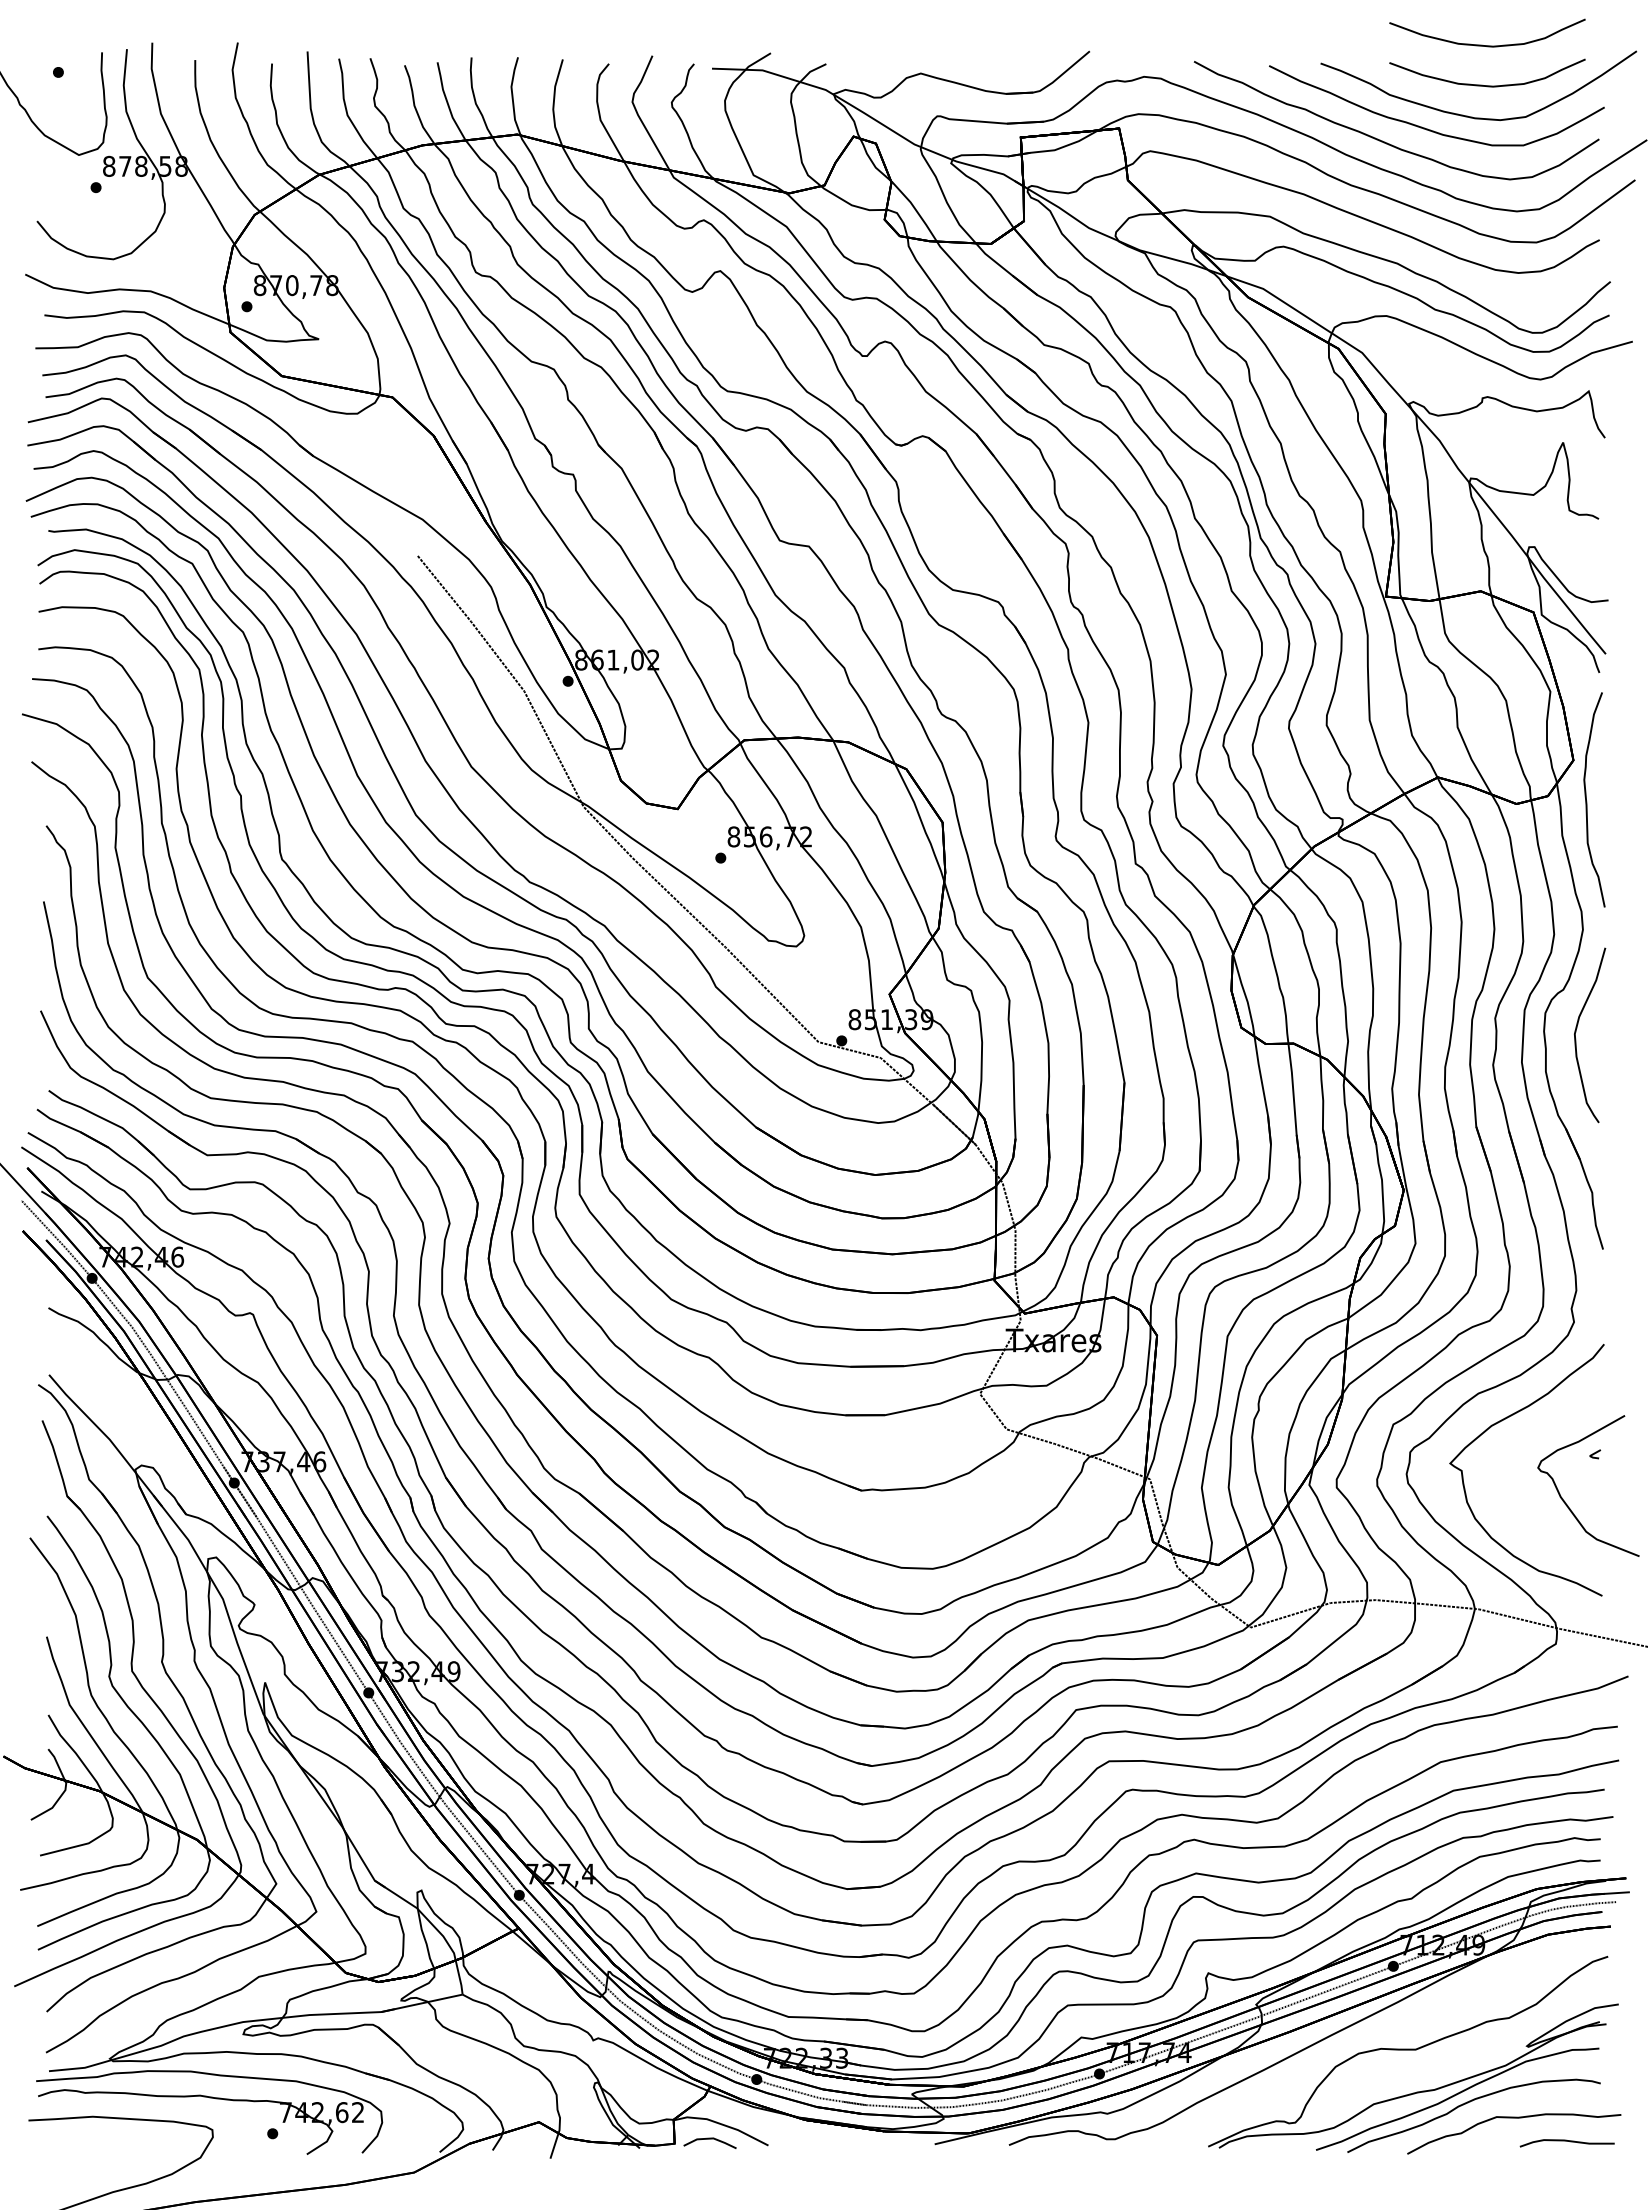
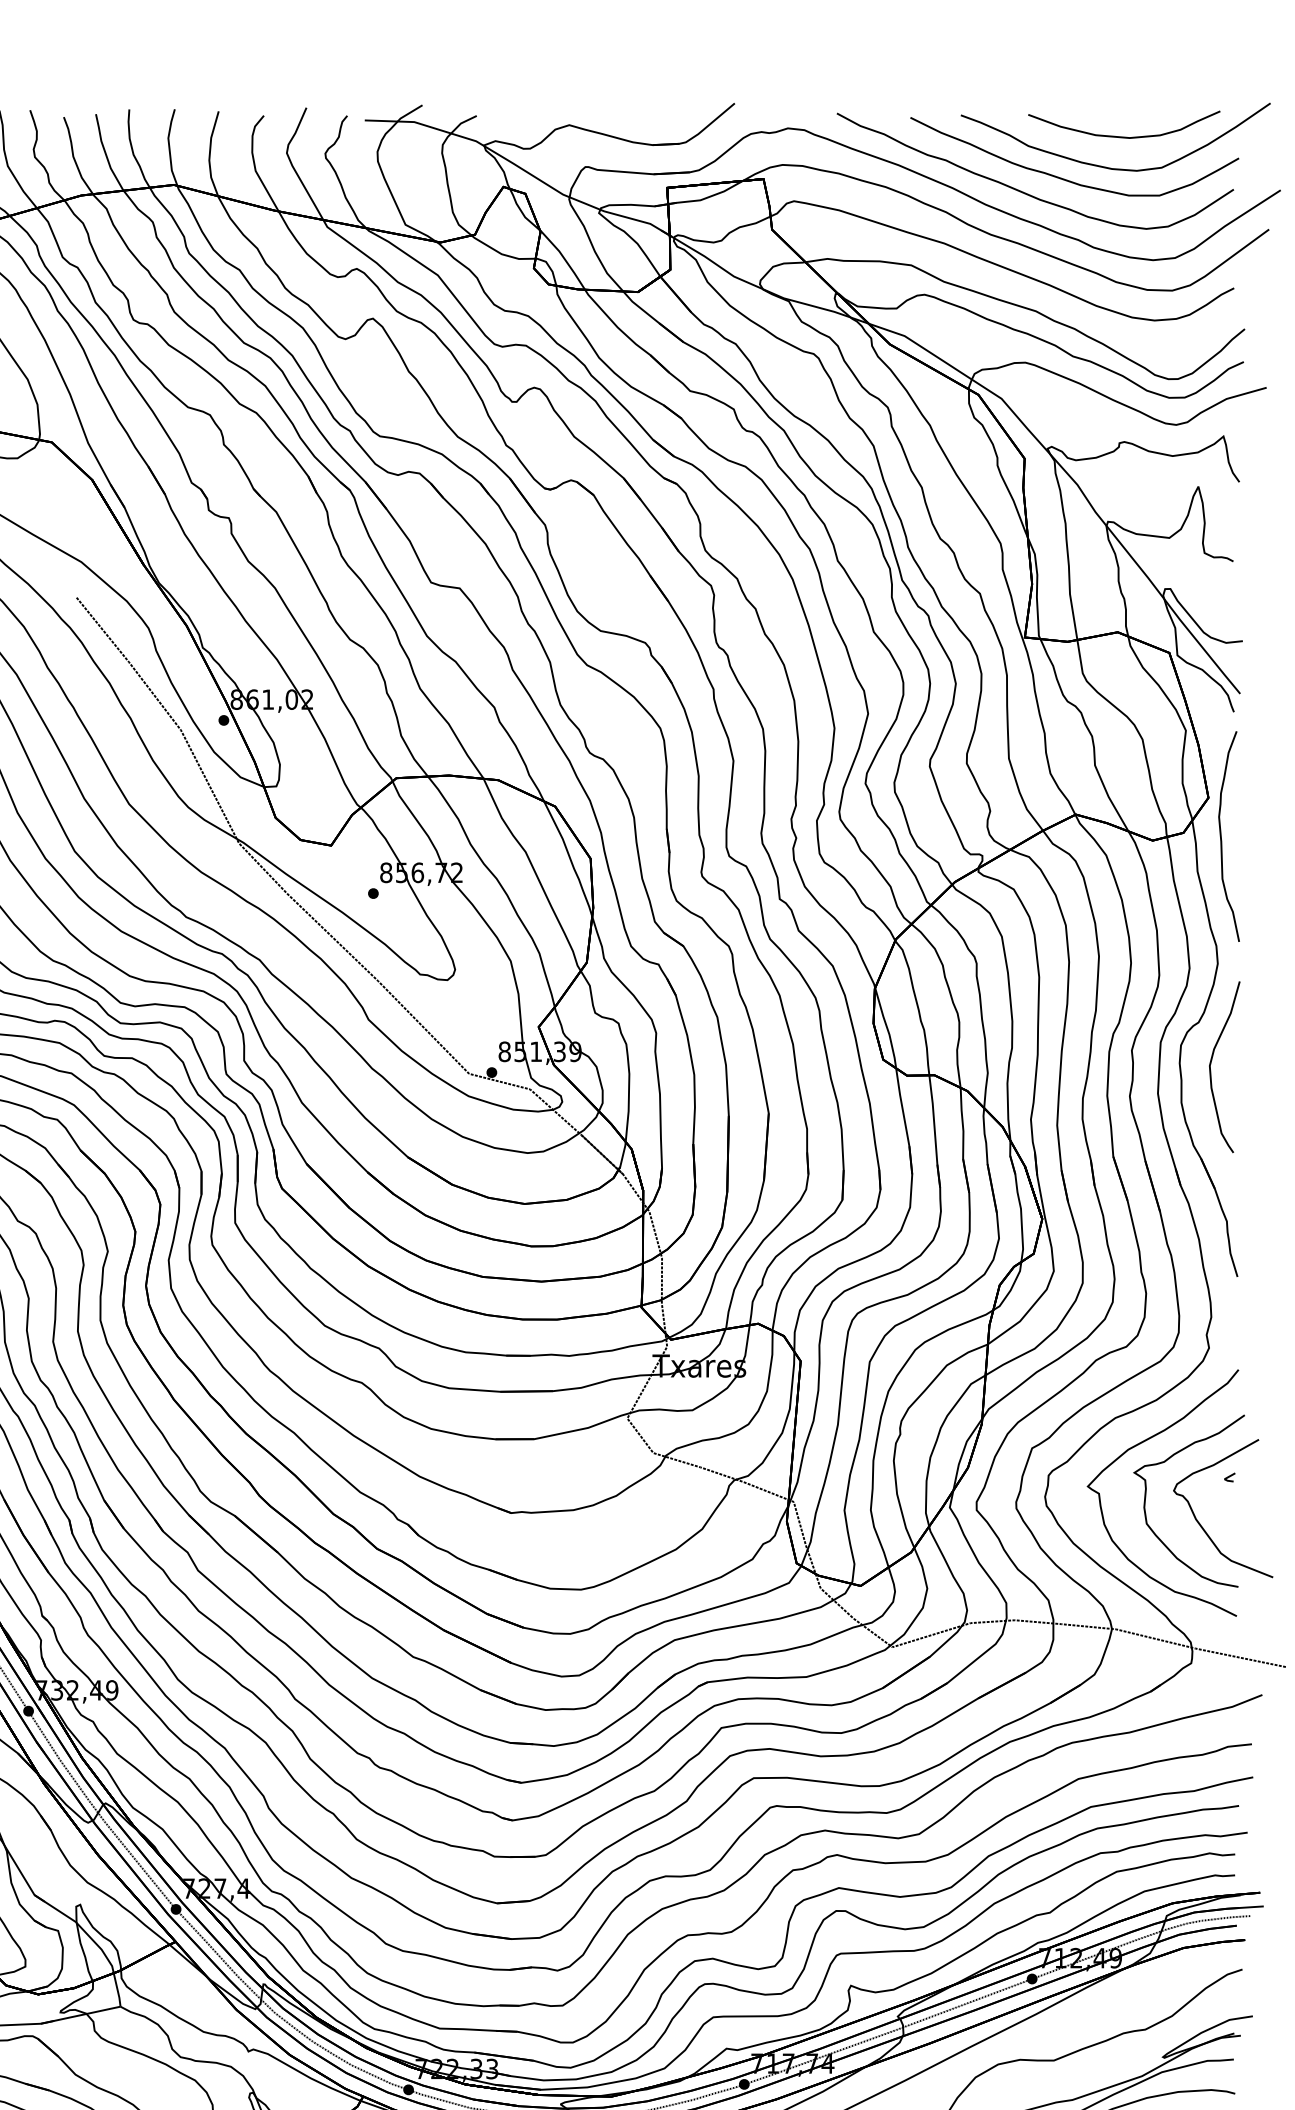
curve: (1482, 44) -> (1119, 96), removed
part: (1510, 1470) -> (1146, 1493), added

